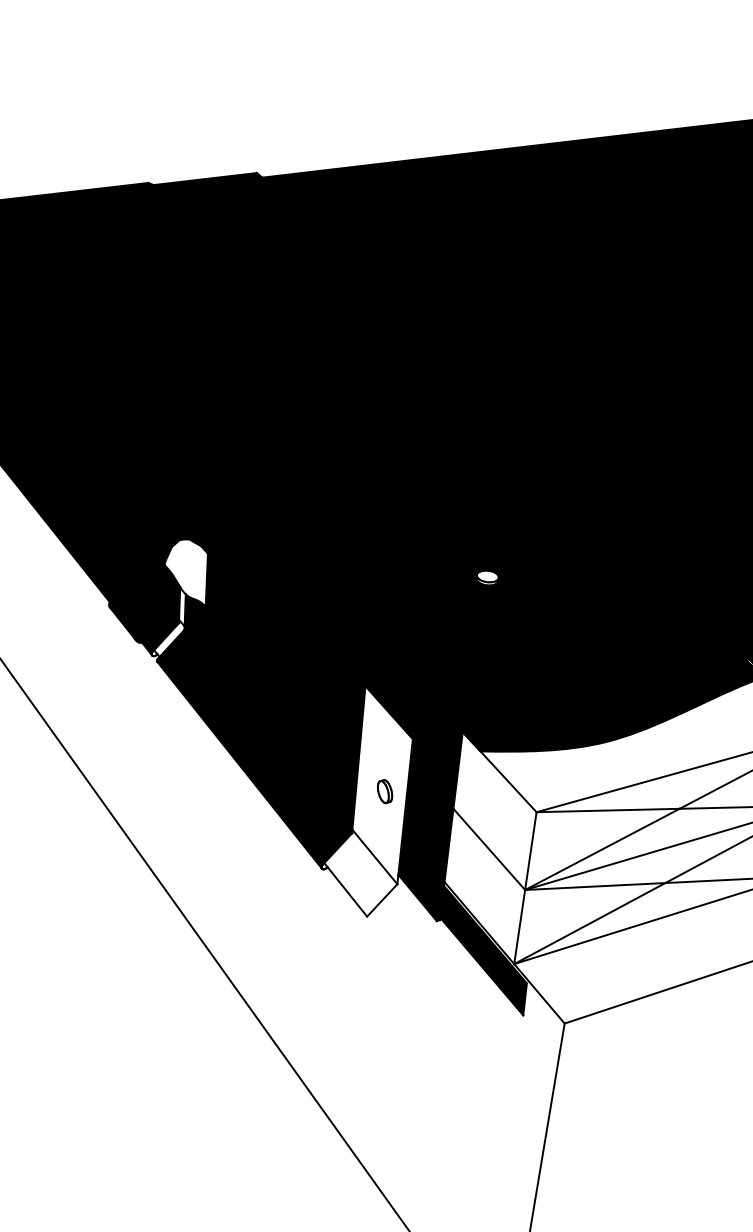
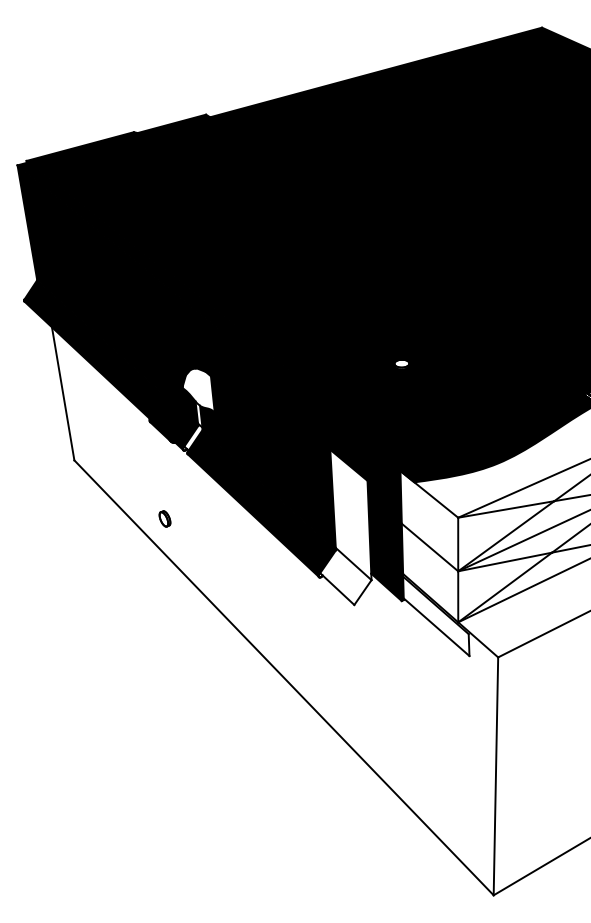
part: (384, 790) -> (164, 518), moved
fill: (483, 950) -> (436, 616), removed

